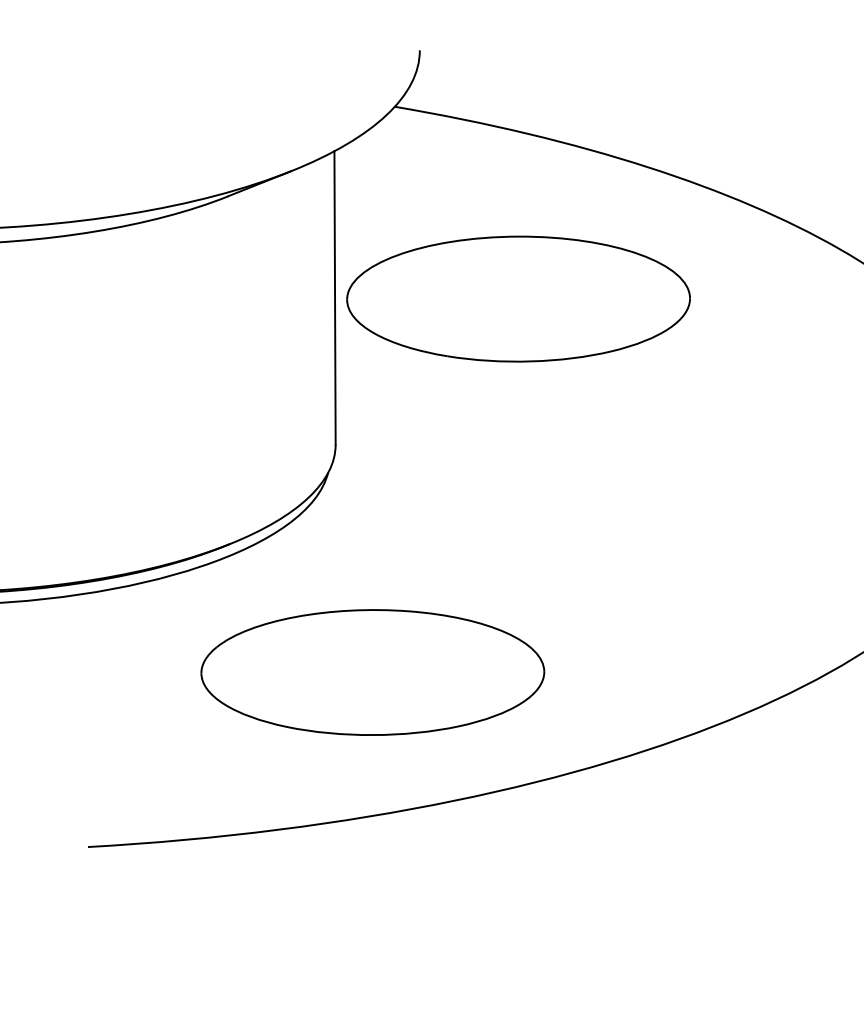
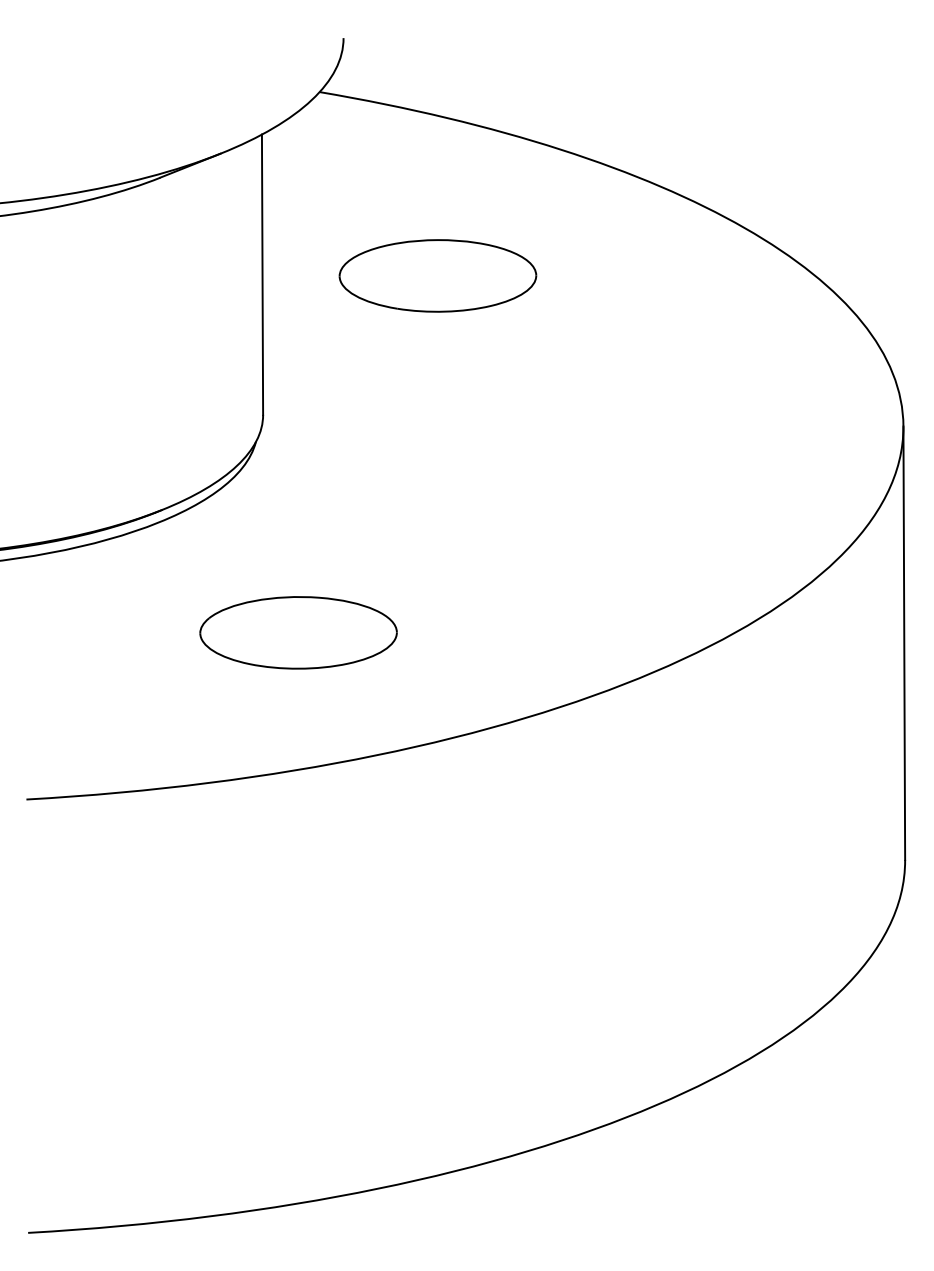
part: (518, 298) -> (437, 275), size x0.6
part: (372, 672) -> (298, 632), size x0.6

